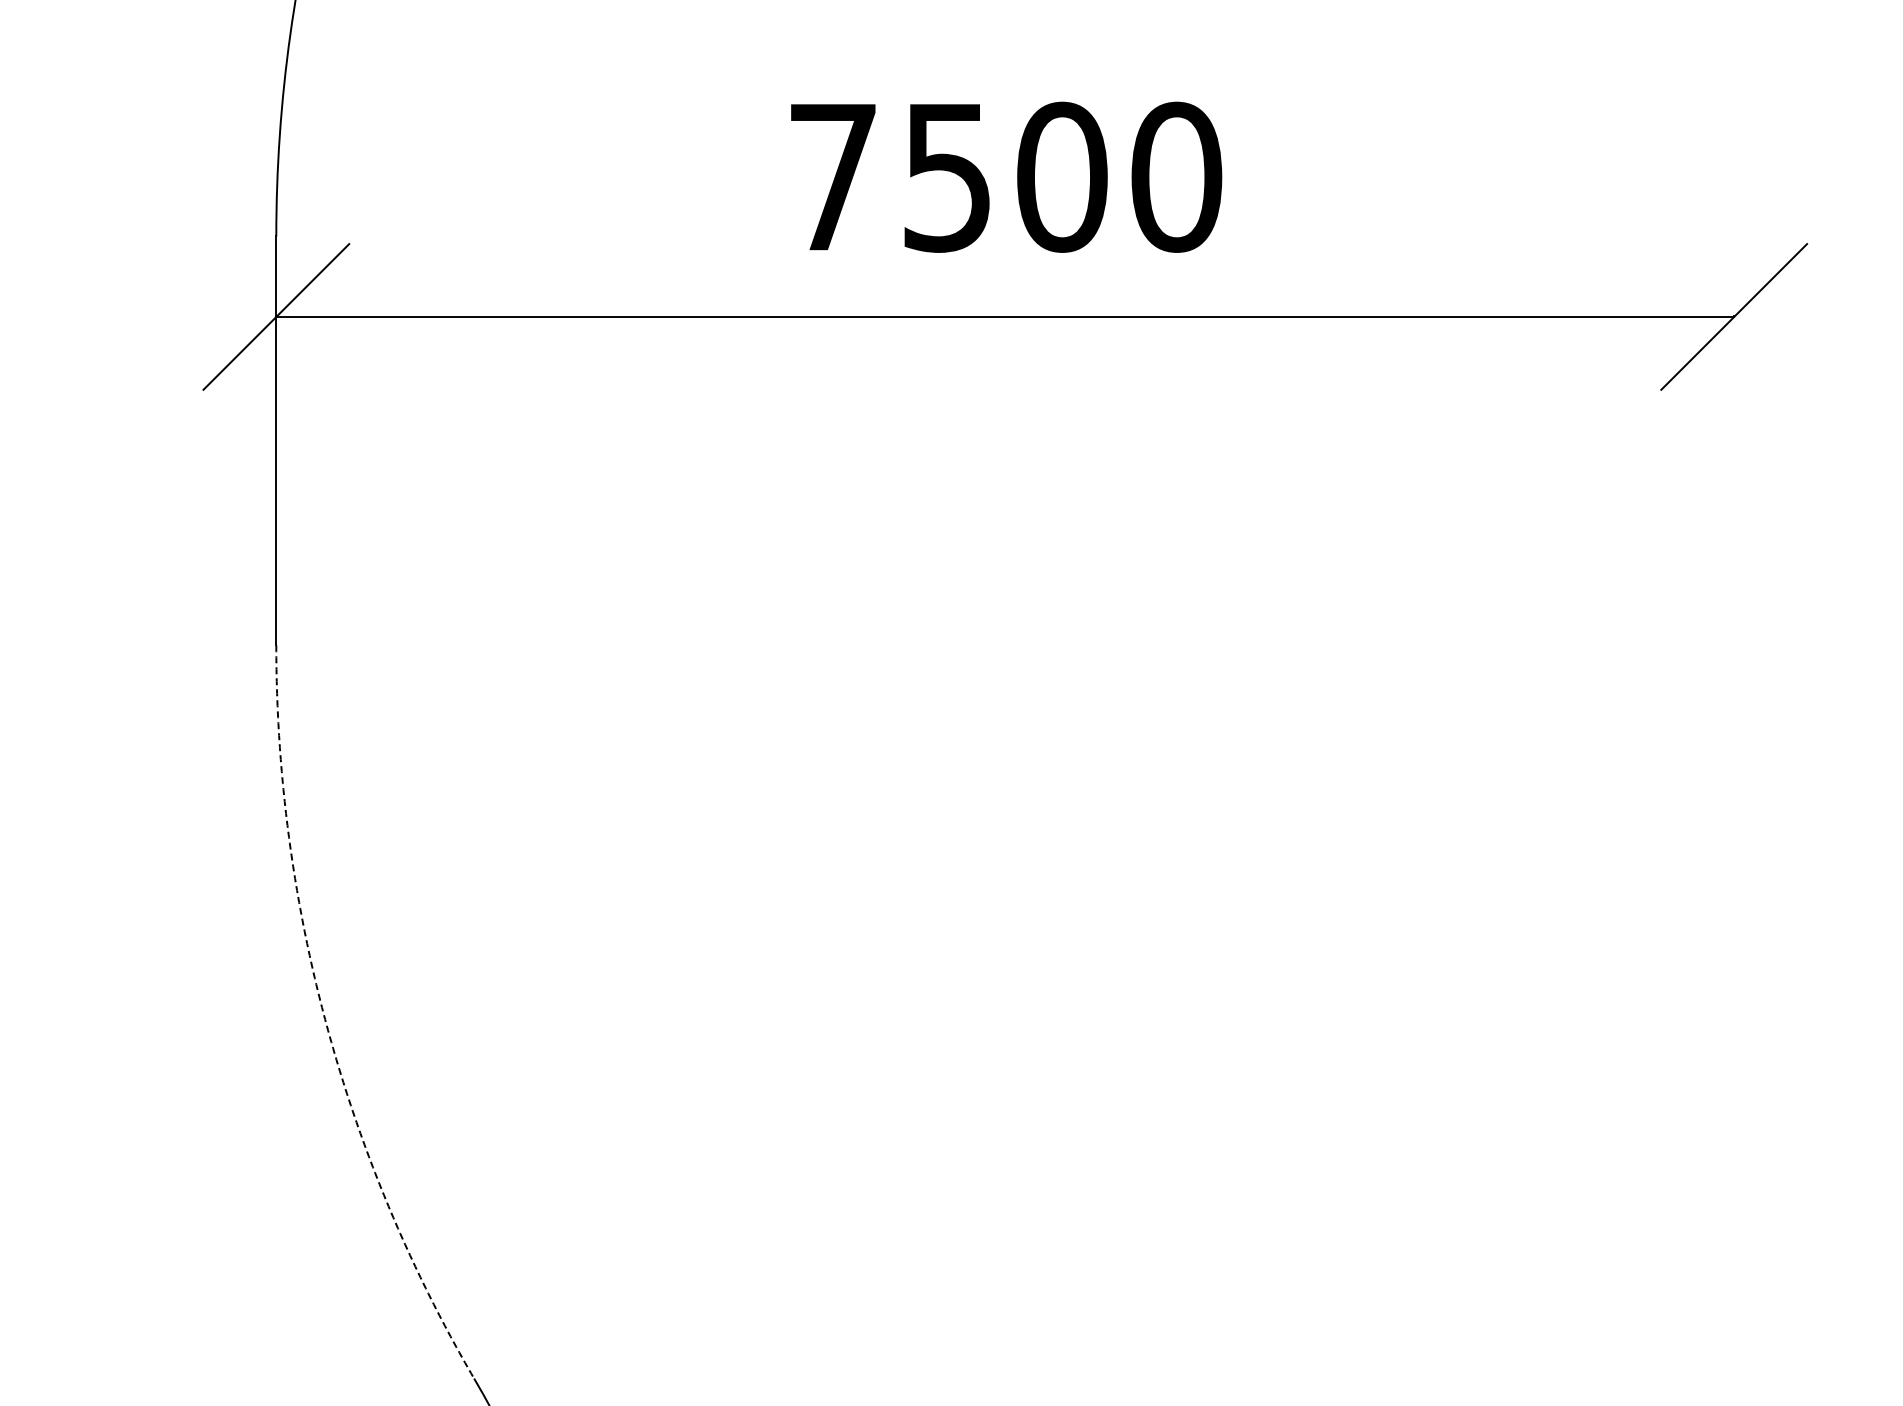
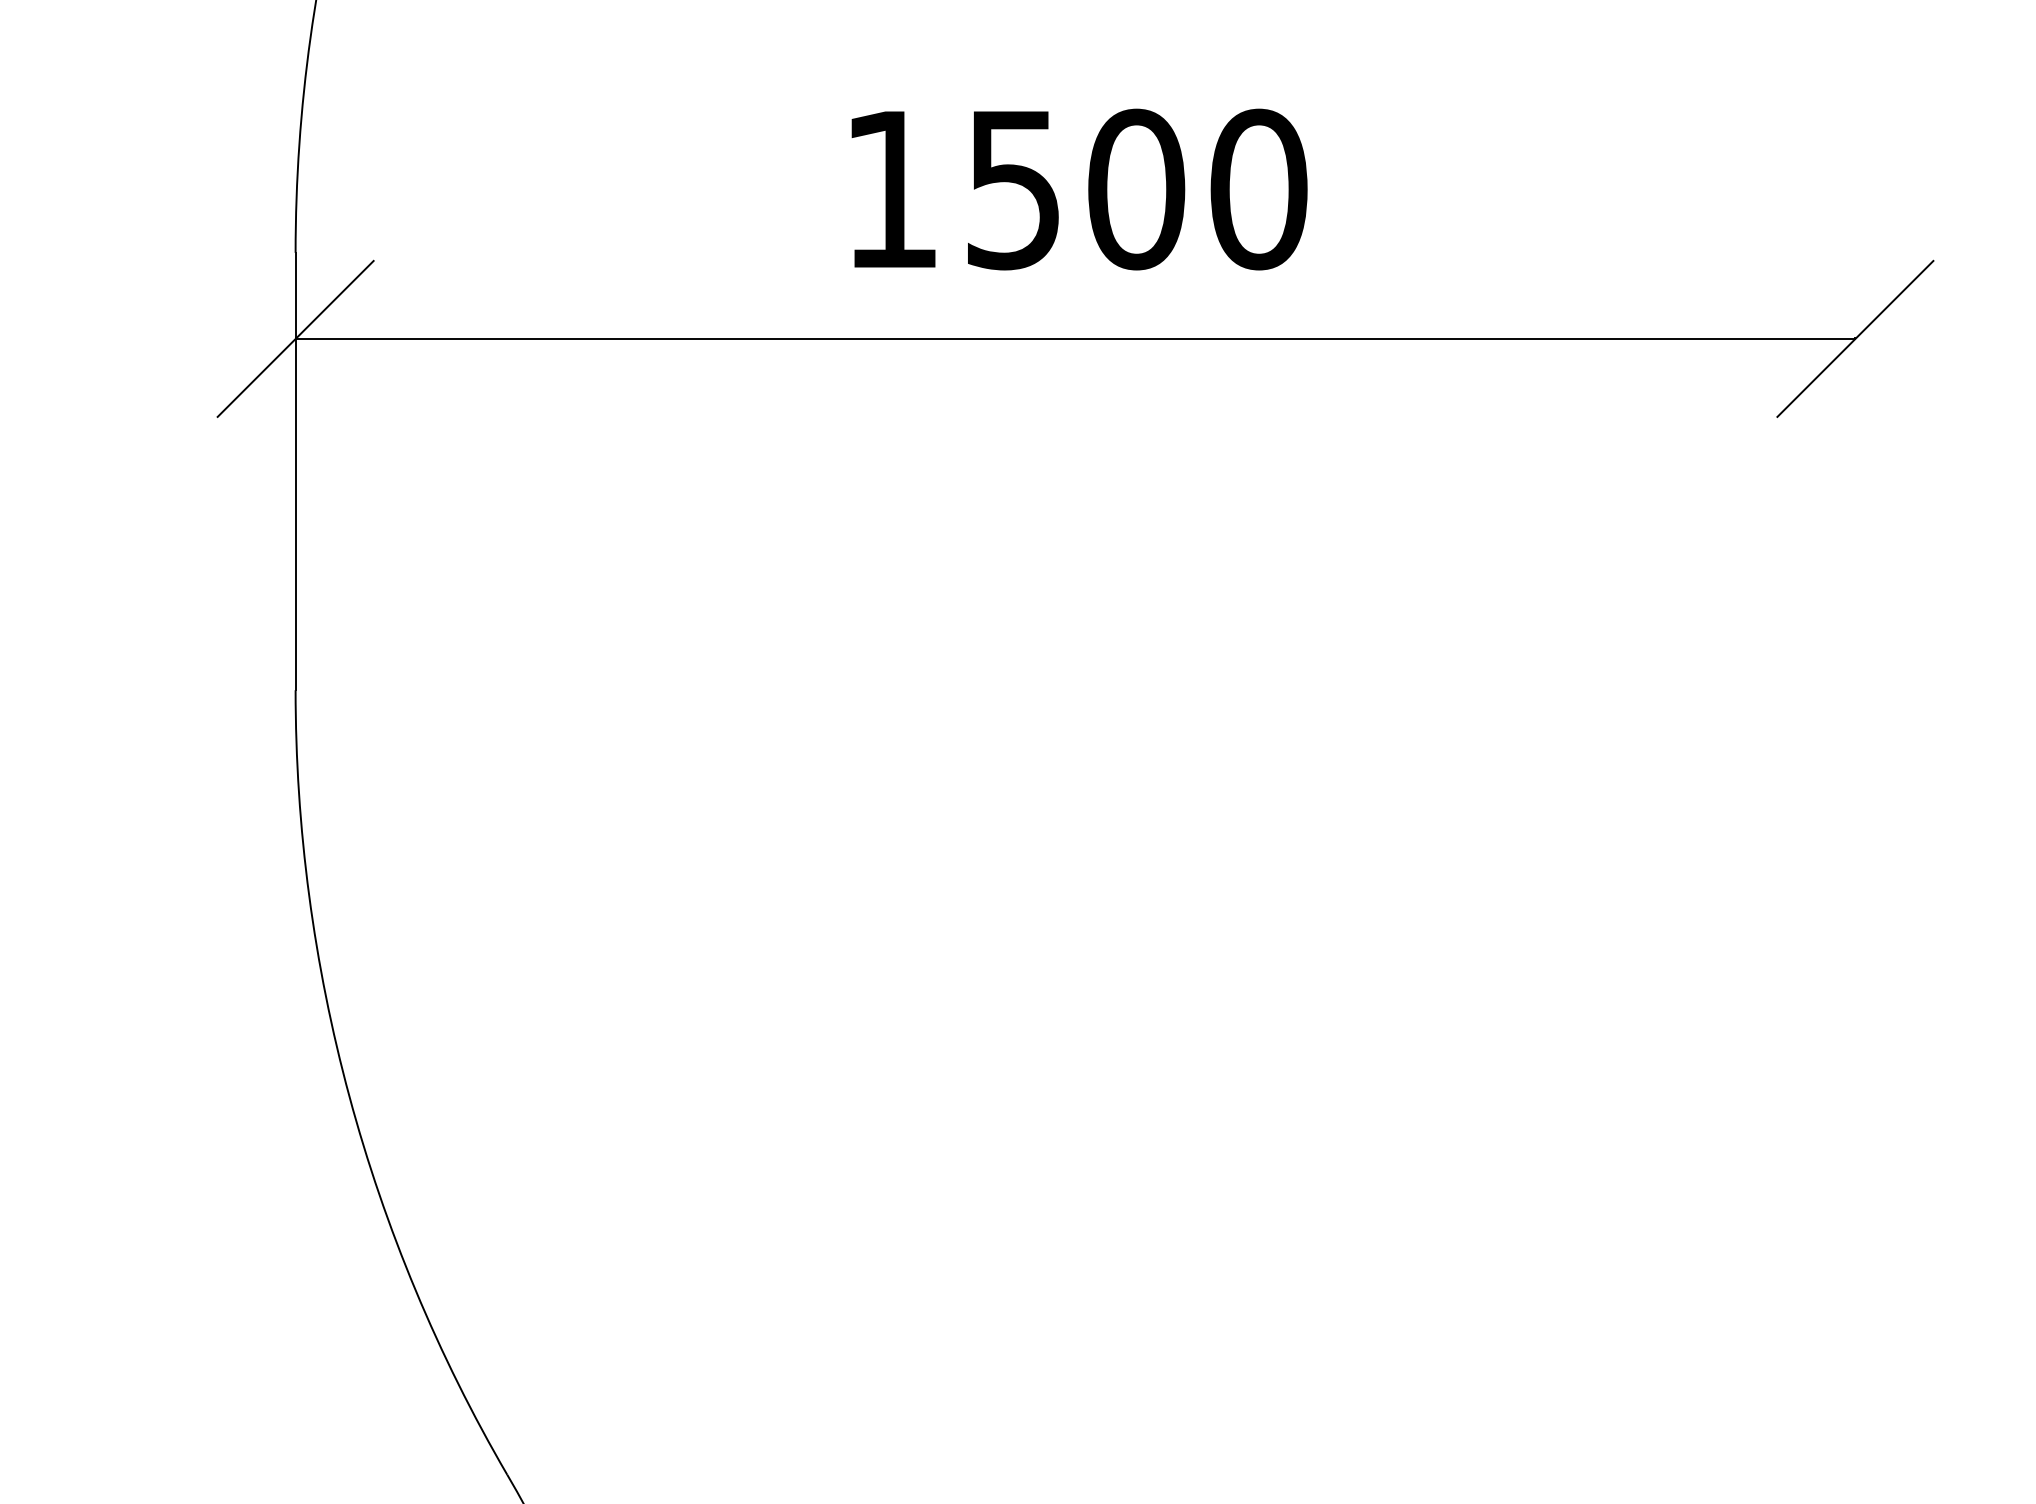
text: (833, 177) -> (891, 189), 7500 -> 1500
arc: (326, 1025) -> (349, 1097), dashed -> solid

